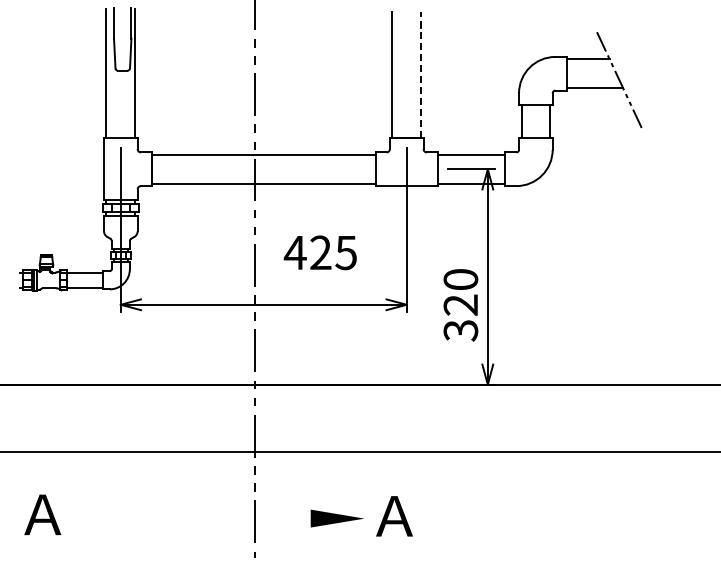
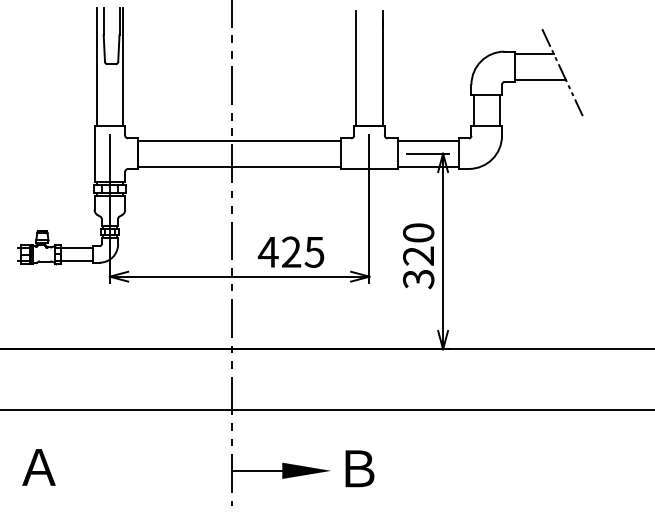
line: (421, 74) -> (382, 67), dashed -> solid
text: (319, 252) -> (290, 251), moved
text: (460, 305) -> (418, 256), moved
text: (394, 516) -> (358, 468), Ａ -> Ｂ
line: (282, 518) -> (256, 470), added

